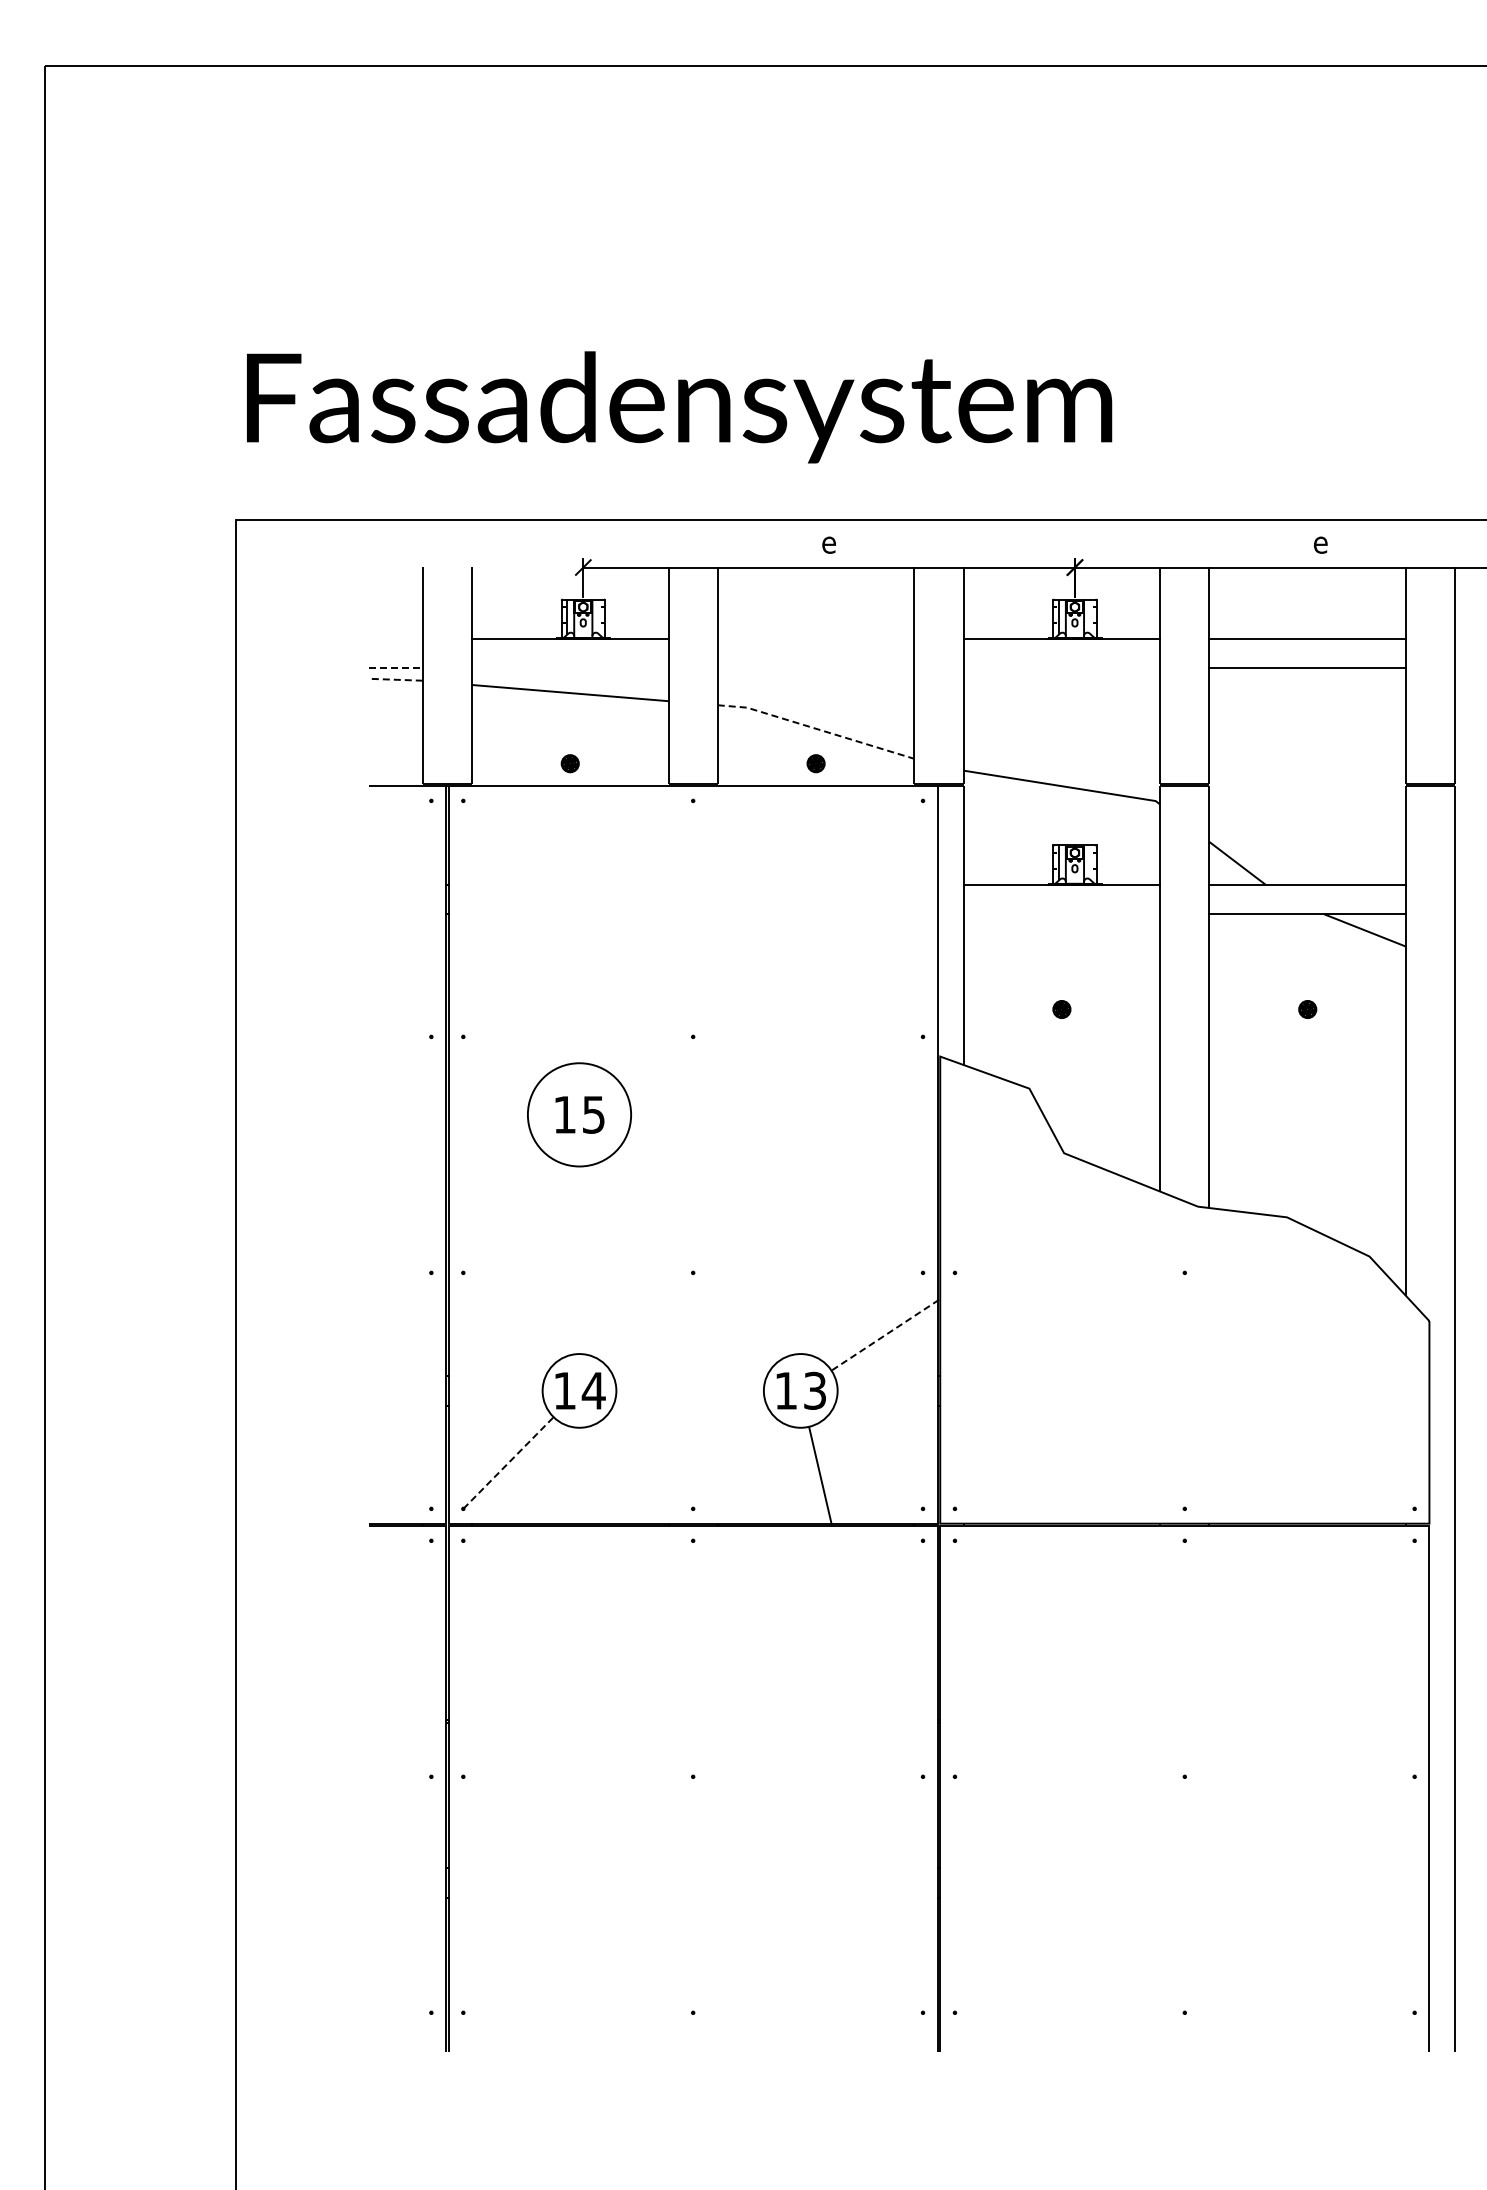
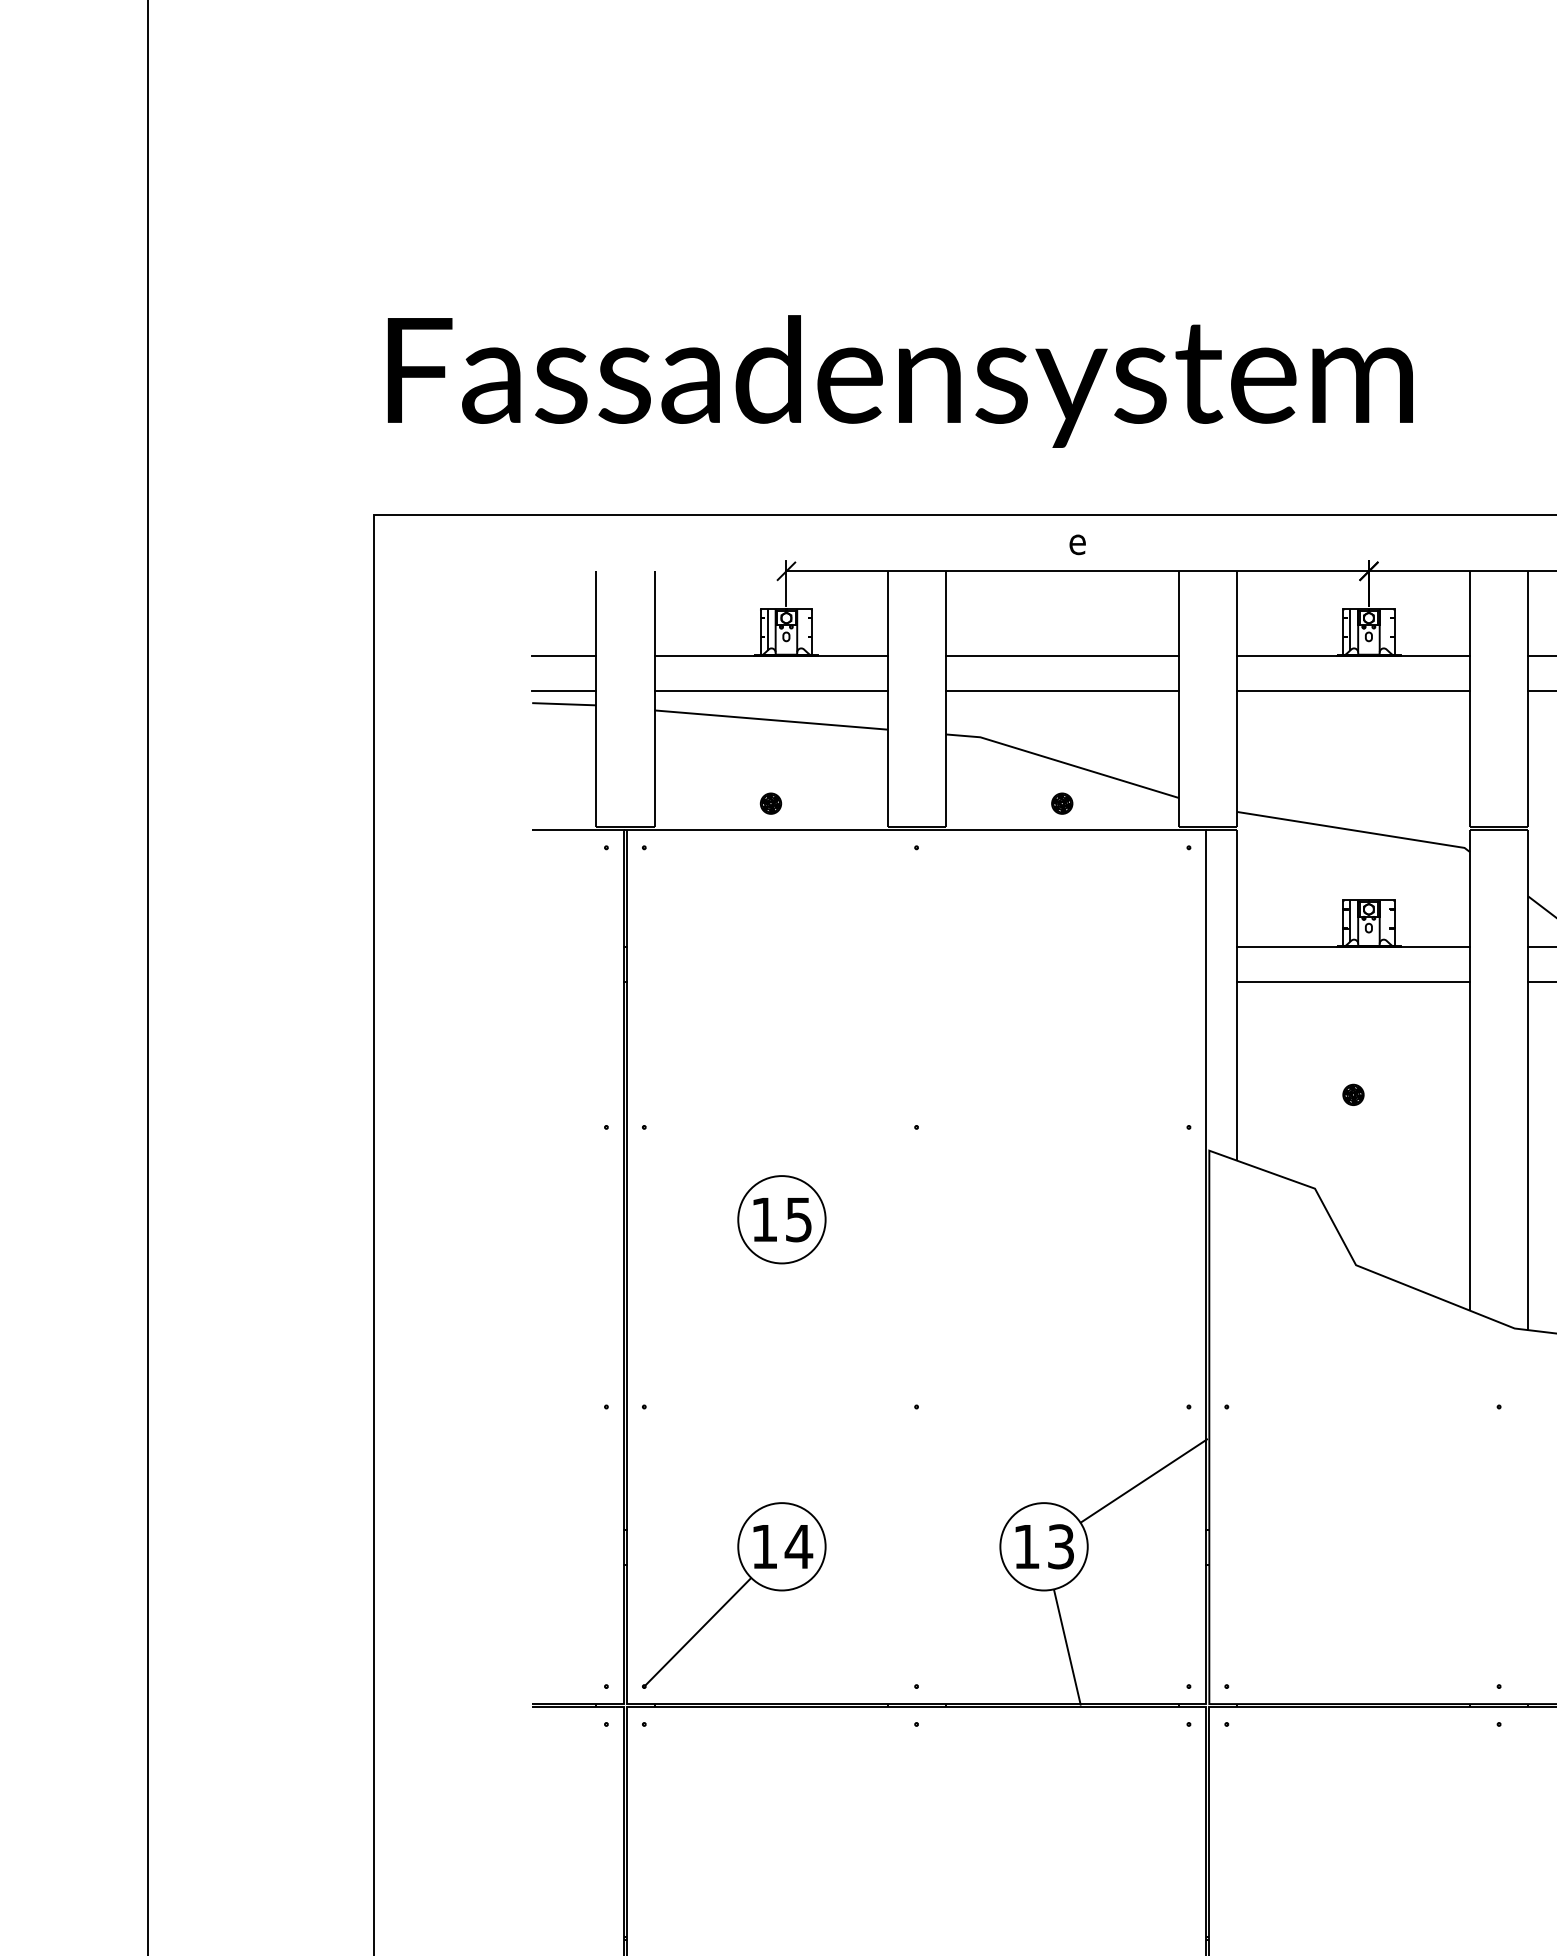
line: (395, 638) -> (563, 655), added
line: (815, 638) -> (1061, 655), added
line: (396, 668) -> (565, 690), dashed -> solid
line: (569, 668) -> (770, 690), added
line: (815, 668) -> (1061, 690), added
line: (1061, 668) -> (1352, 690), added
line: (395, 679) -> (563, 703), dashed -> solid
line: (816, 728) -> (1062, 761), dashed -> solid
line: (1061, 914) -> (1352, 982), added
circle: (579, 1114) -> (781, 1219), size x0.71
line: (884, 1335) -> (1143, 1481), dashed -> solid
line: (508, 1462) -> (697, 1631), dashed -> solid

